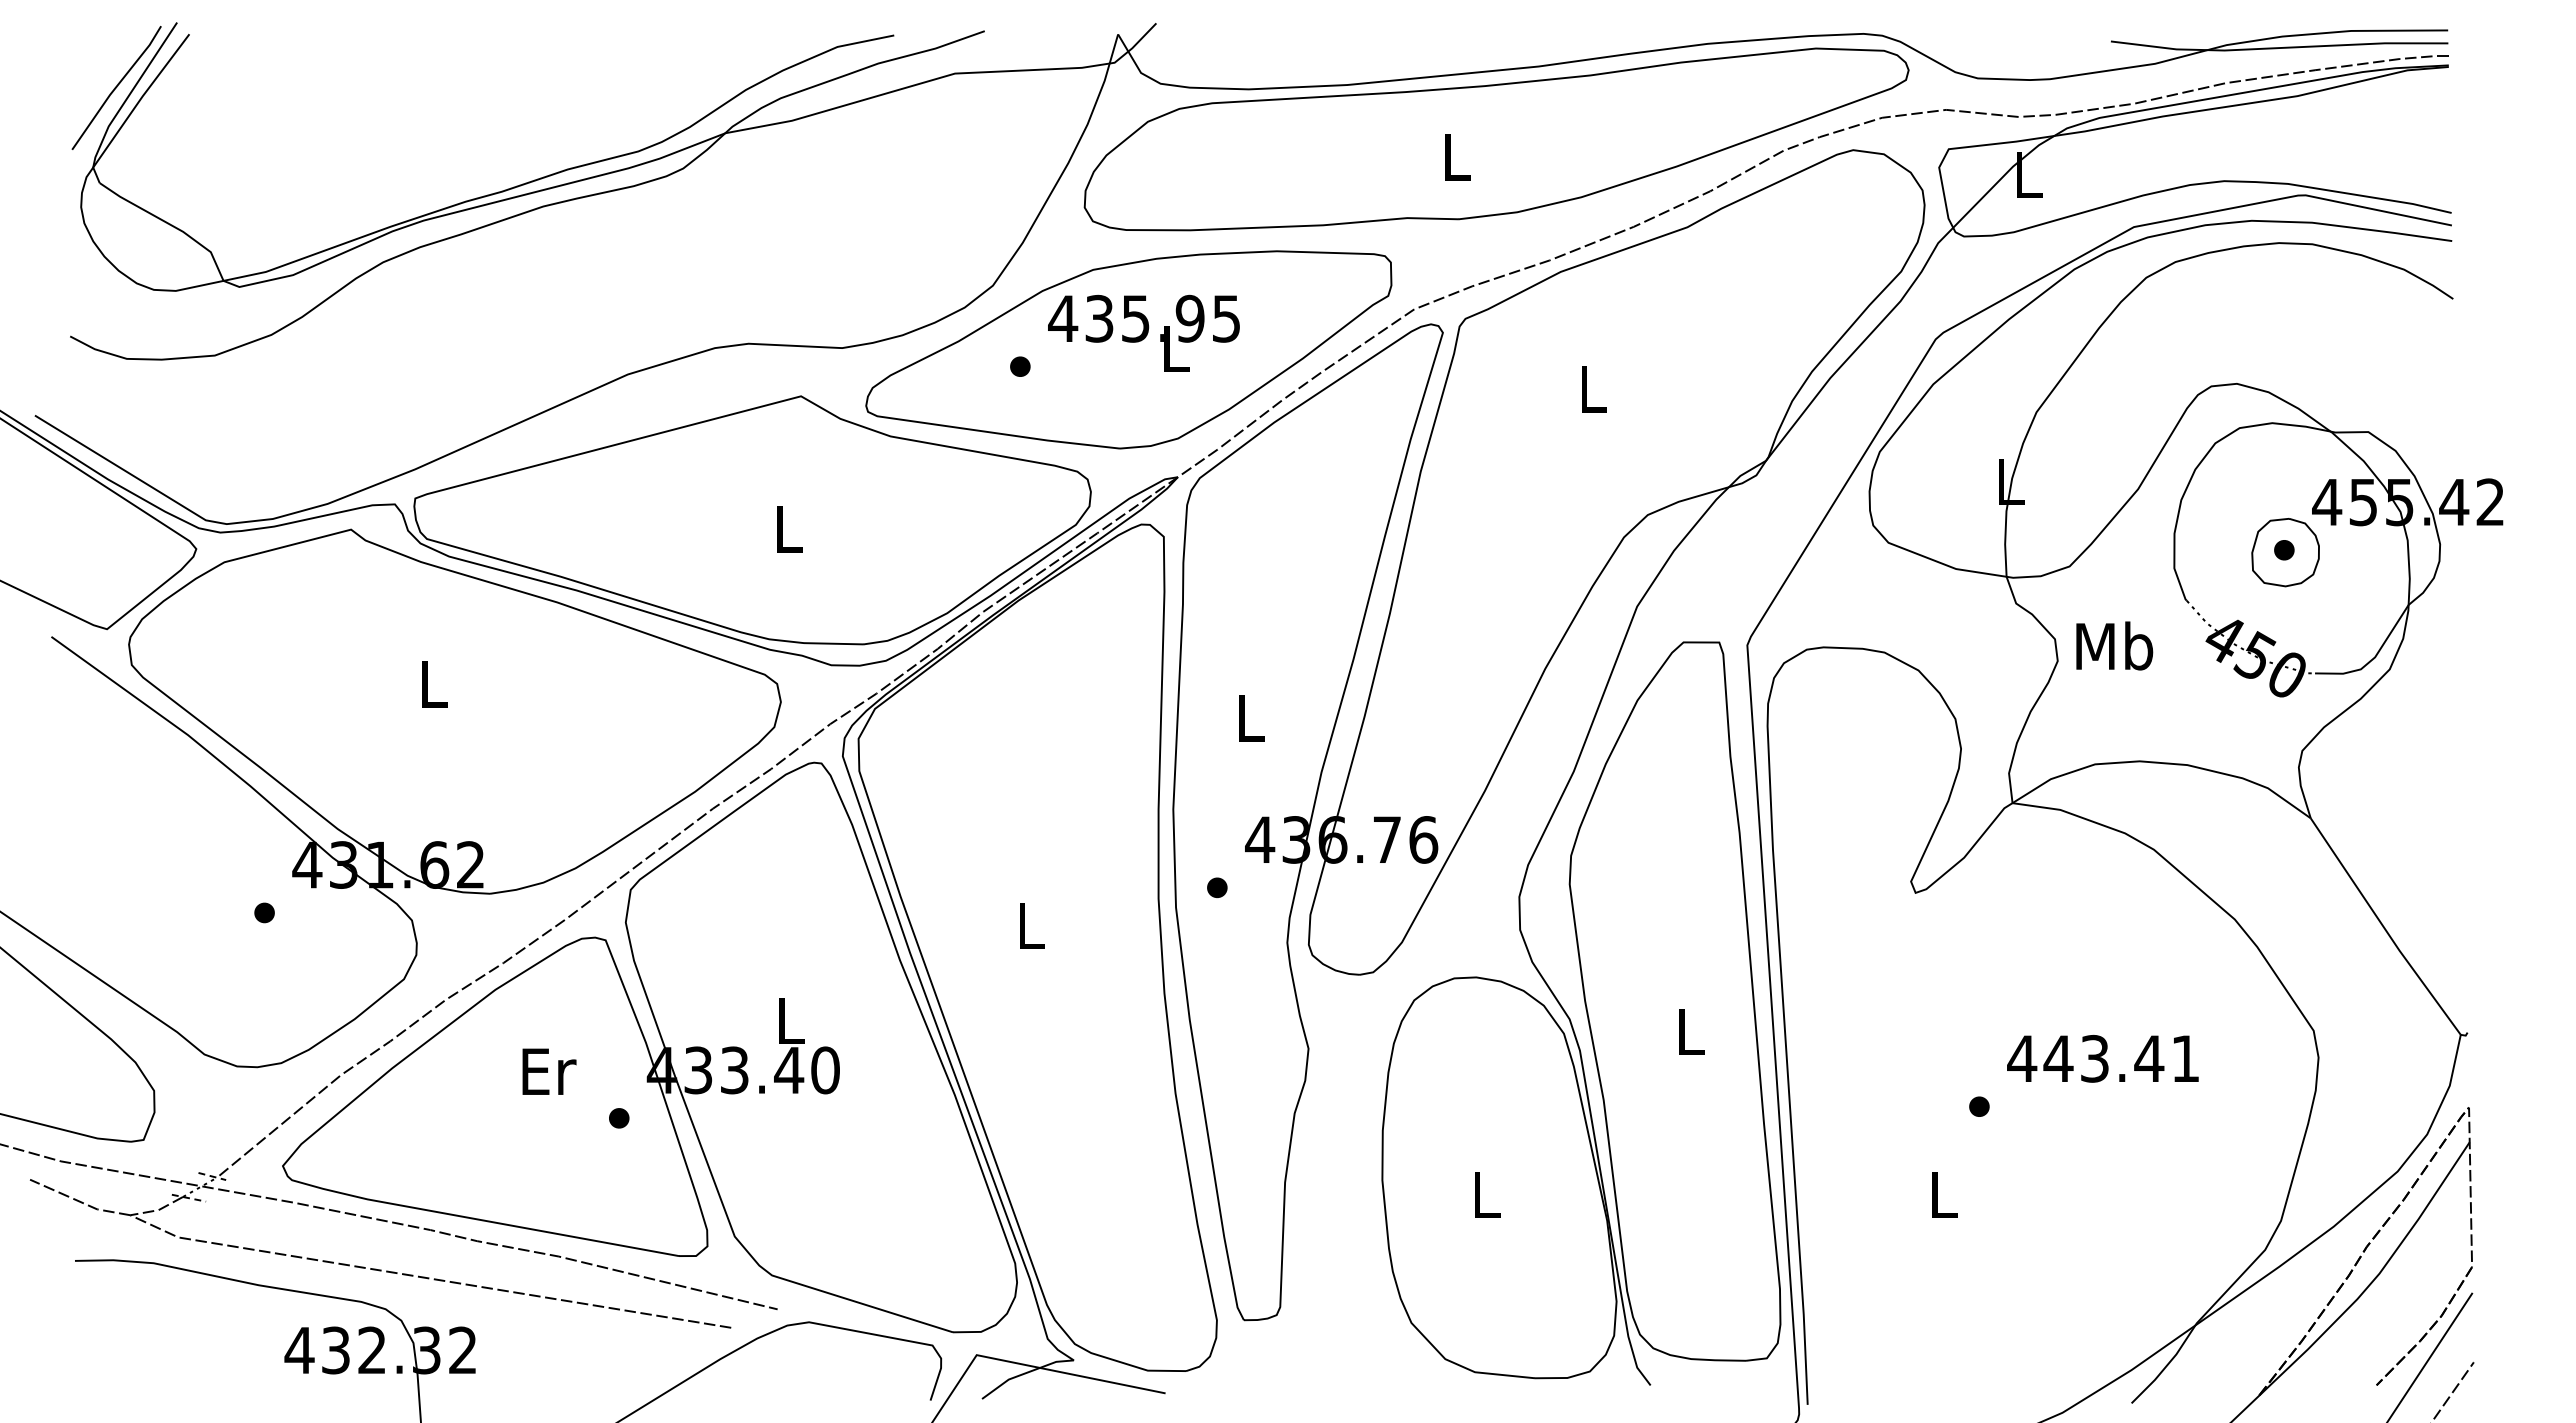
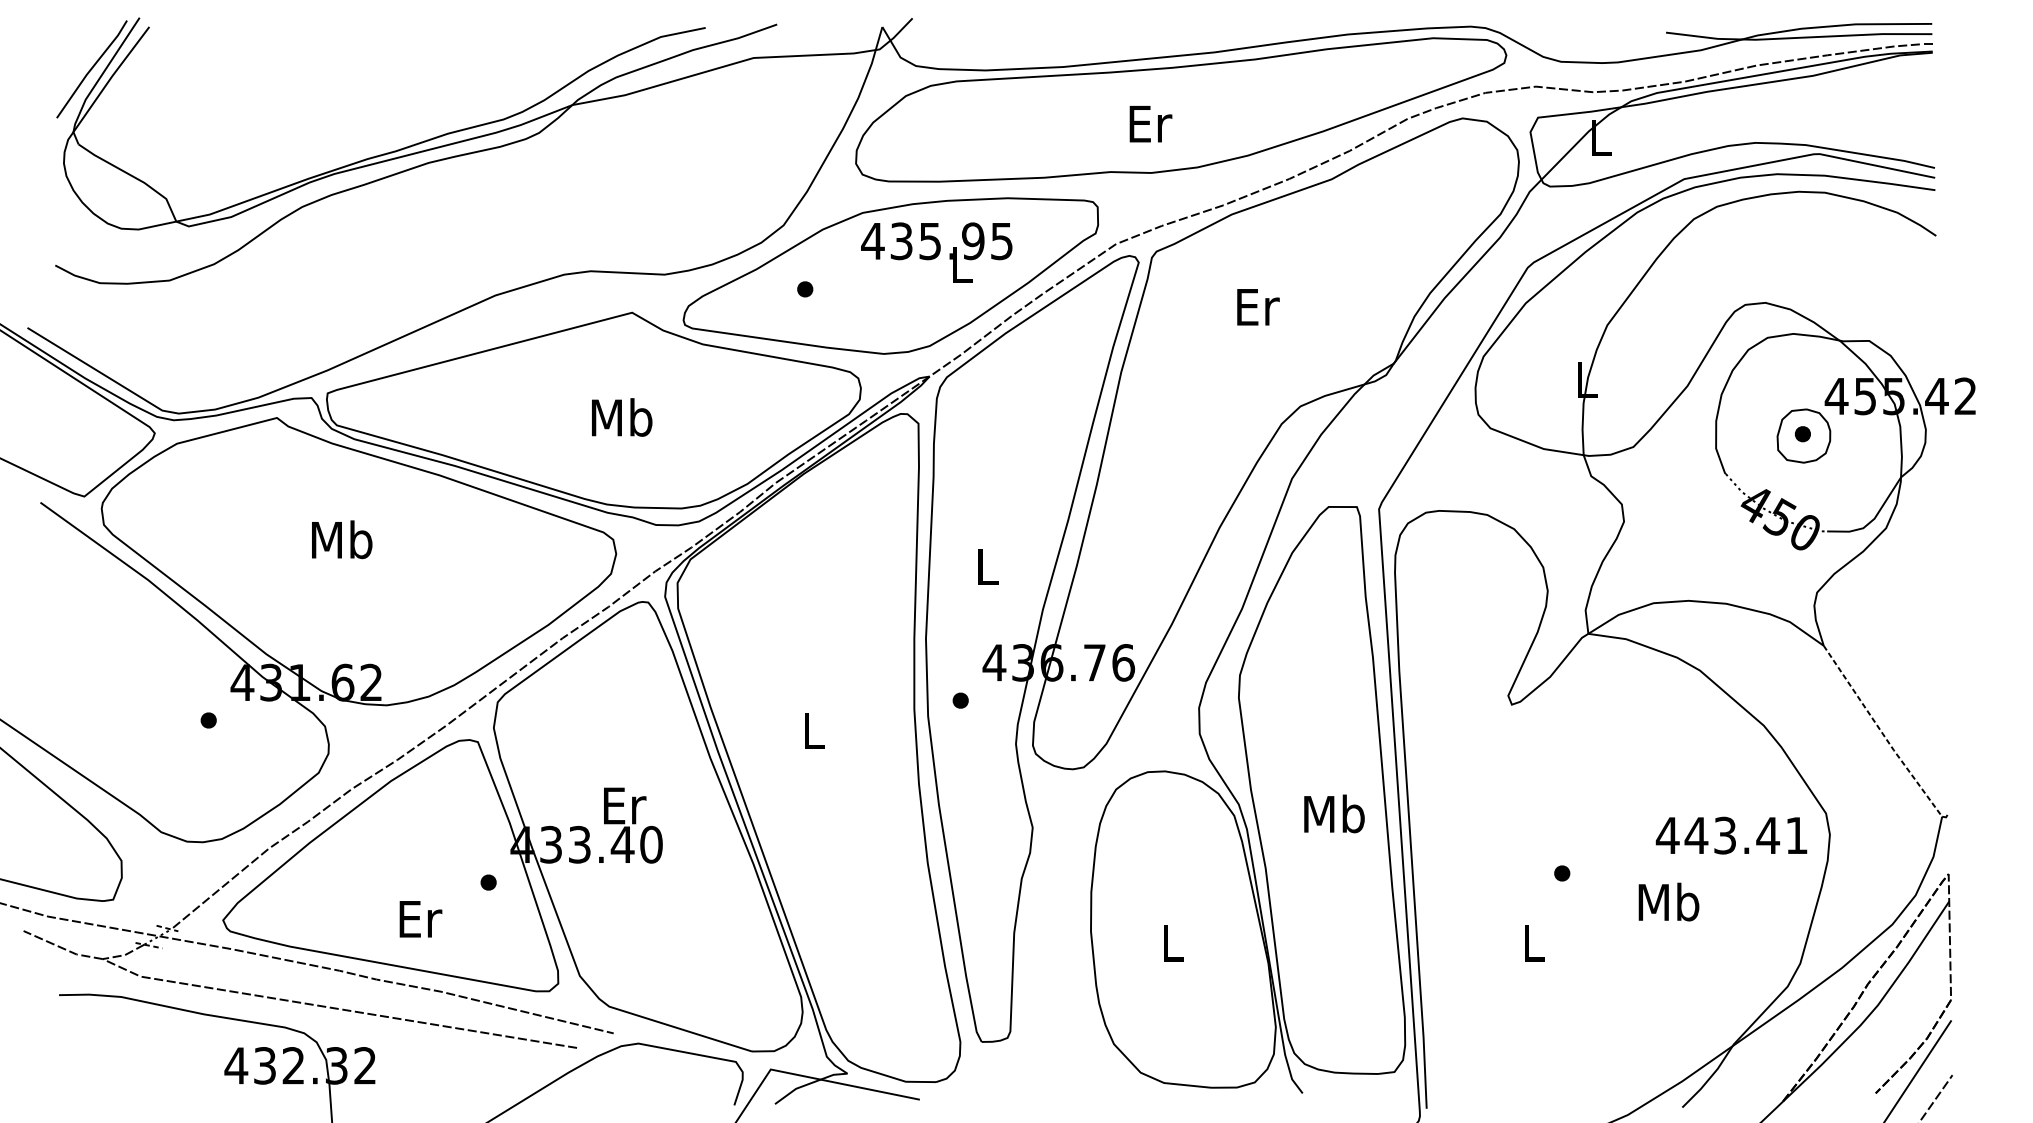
text: (1458, 157) -> (1151, 124), L -> Er
text: (1143, 332) -> (936, 252), moved
text: (1594, 389) -> (1258, 307), L -> Er
text: (788, 528) -> (622, 417), L -> Mb
text: (2114, 645) -> (1668, 901), moved
text: (433, 683) -> (342, 539), L -> Mb
line: (2384, 928) -> (1881, 732), solid -> dashed
text: (792, 1021) -> (625, 806), L -> Er
text: (1690, 1030) -> (1334, 813), L -> Mb
text: (2102, 1058) -> (1731, 835), moved
text: (549, 1071) -> (420, 919), moved

